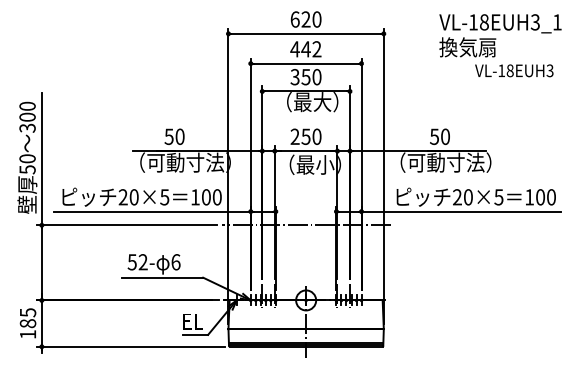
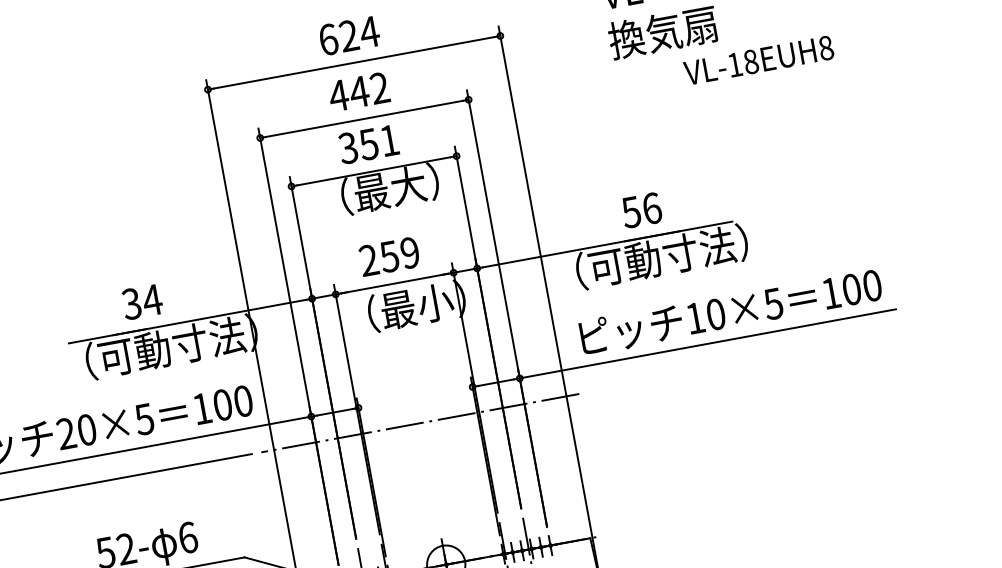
text: (316, 19) -> (368, 32), 620 -> 624
text: (549, 70) -> (824, 47), VL-18EUH3 -> VL-18EUH8
text: (316, 77) -> (388, 141), 350 -> 351
text: (174, 136) -> (141, 301), 50 -> 34
text: (316, 136) -> (409, 252), 250 -> 259
text: (445, 136) -> (651, 207), 50 -> 56
text: (457, 197) -> (695, 318), 20×5 -> 10×5

